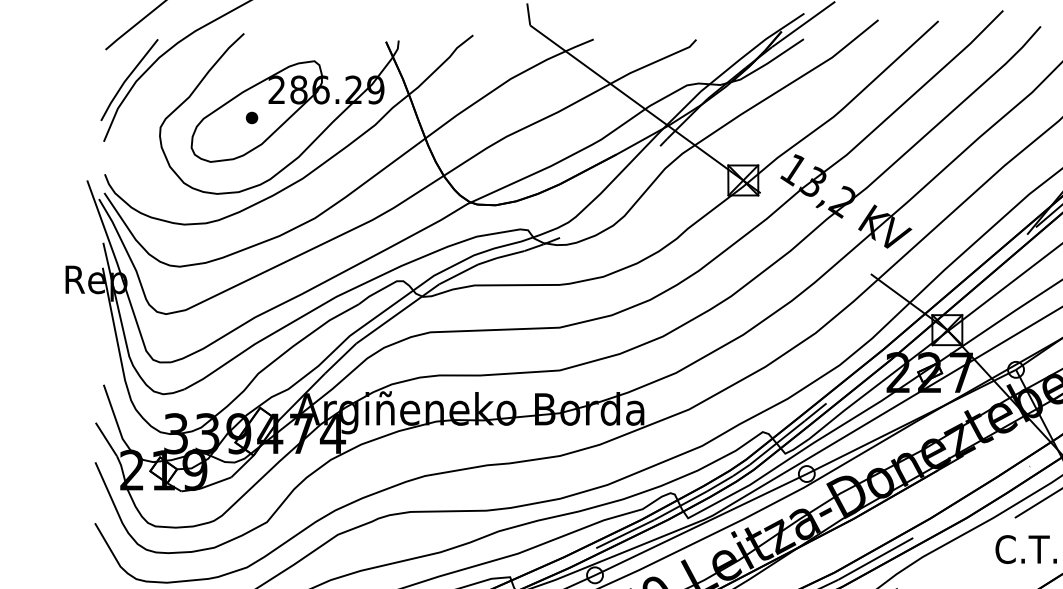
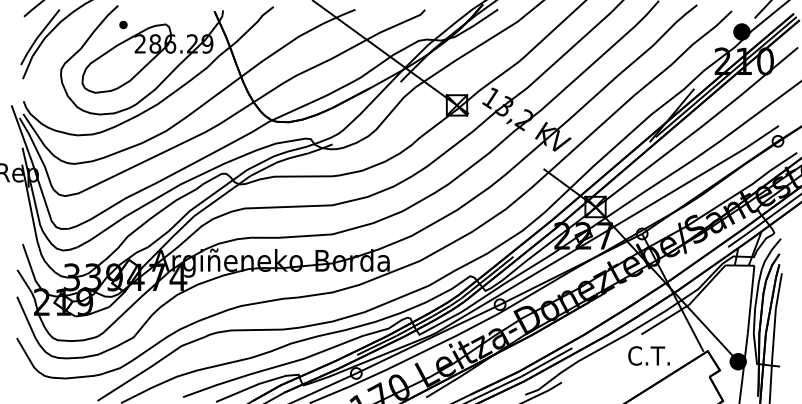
part: (252, 117) -> (123, 24), moved

